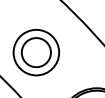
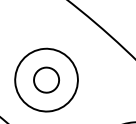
circle: (36, 52) -> (46, 79), size x0.62

